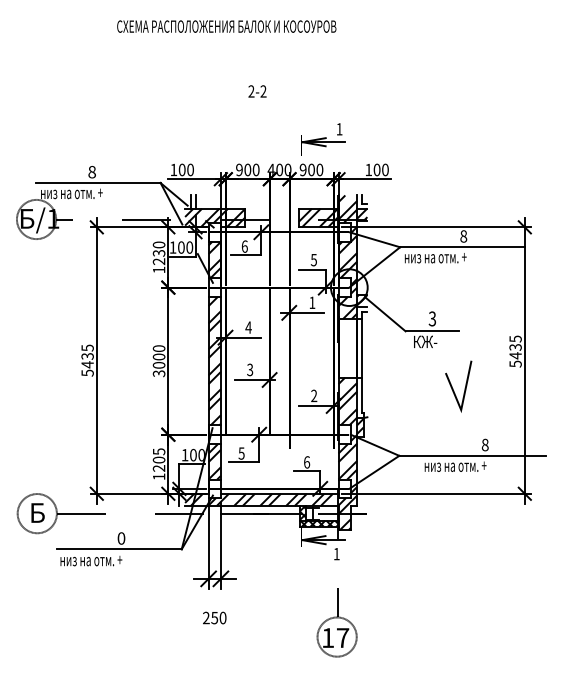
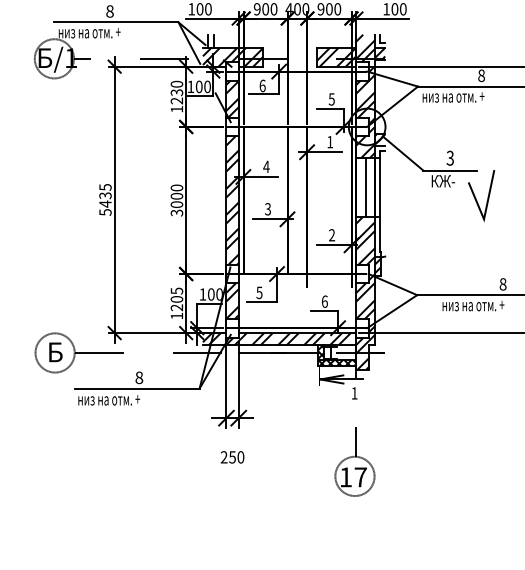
line: (347, 347) -> (365, 186), added
line: (453, 388) -> (476, 197), moved
text: (121, 538) -> (139, 377), 0 -> 8

